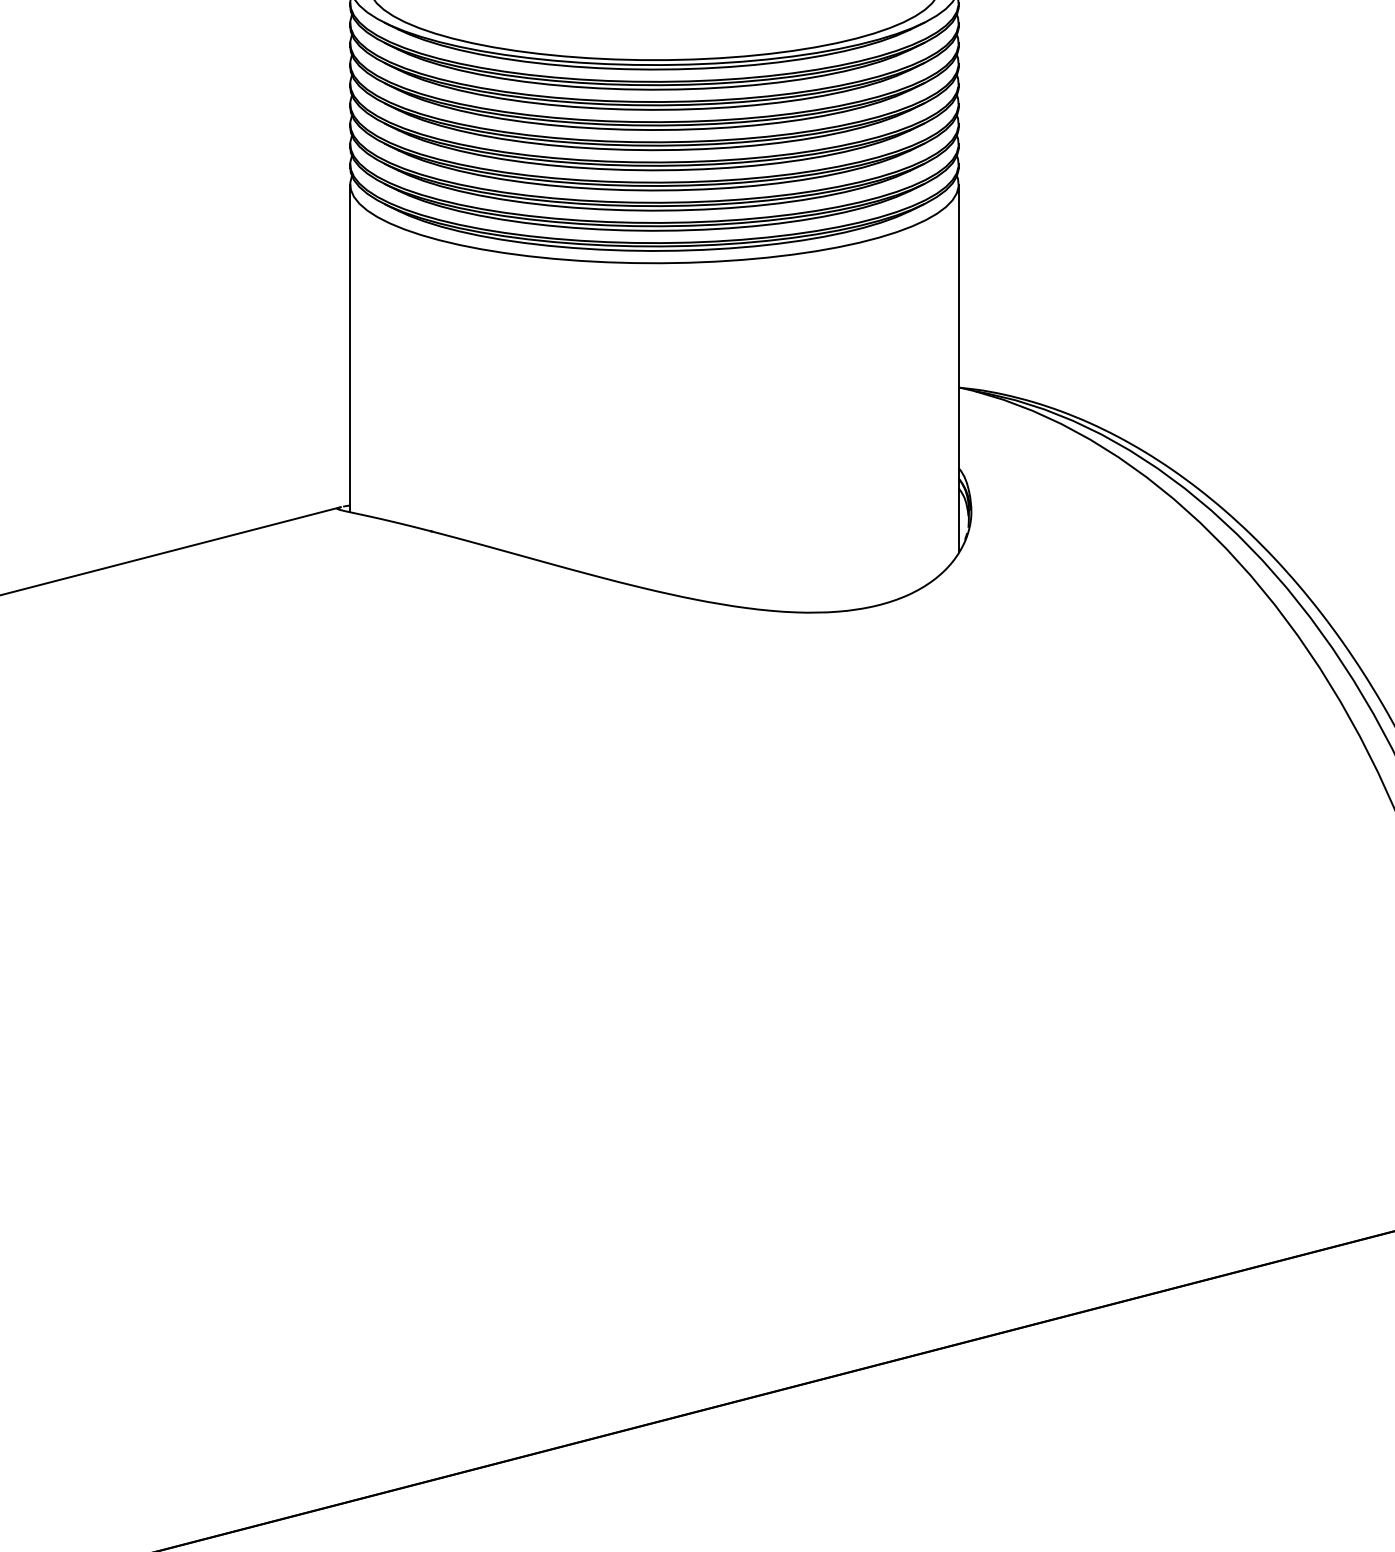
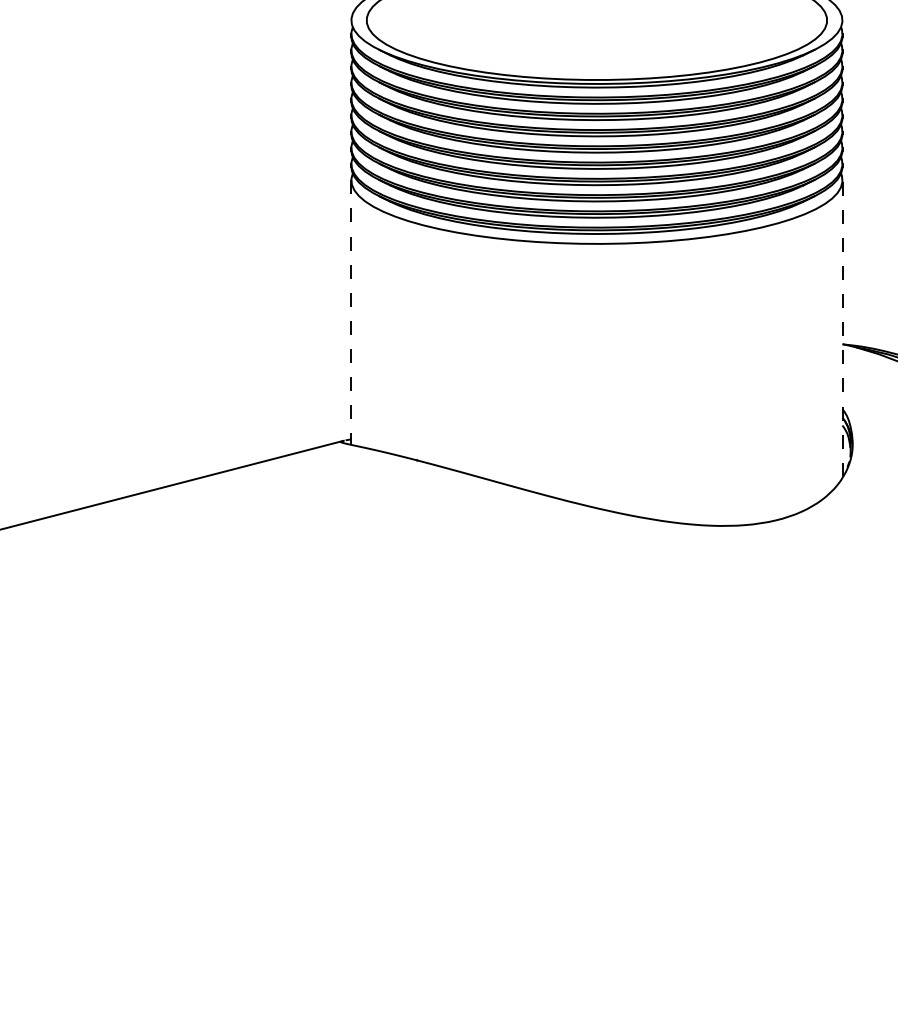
line: (350, 348) -> (351, 312), solid -> dashed
line: (958, 368) -> (842, 328), solid -> dashed

